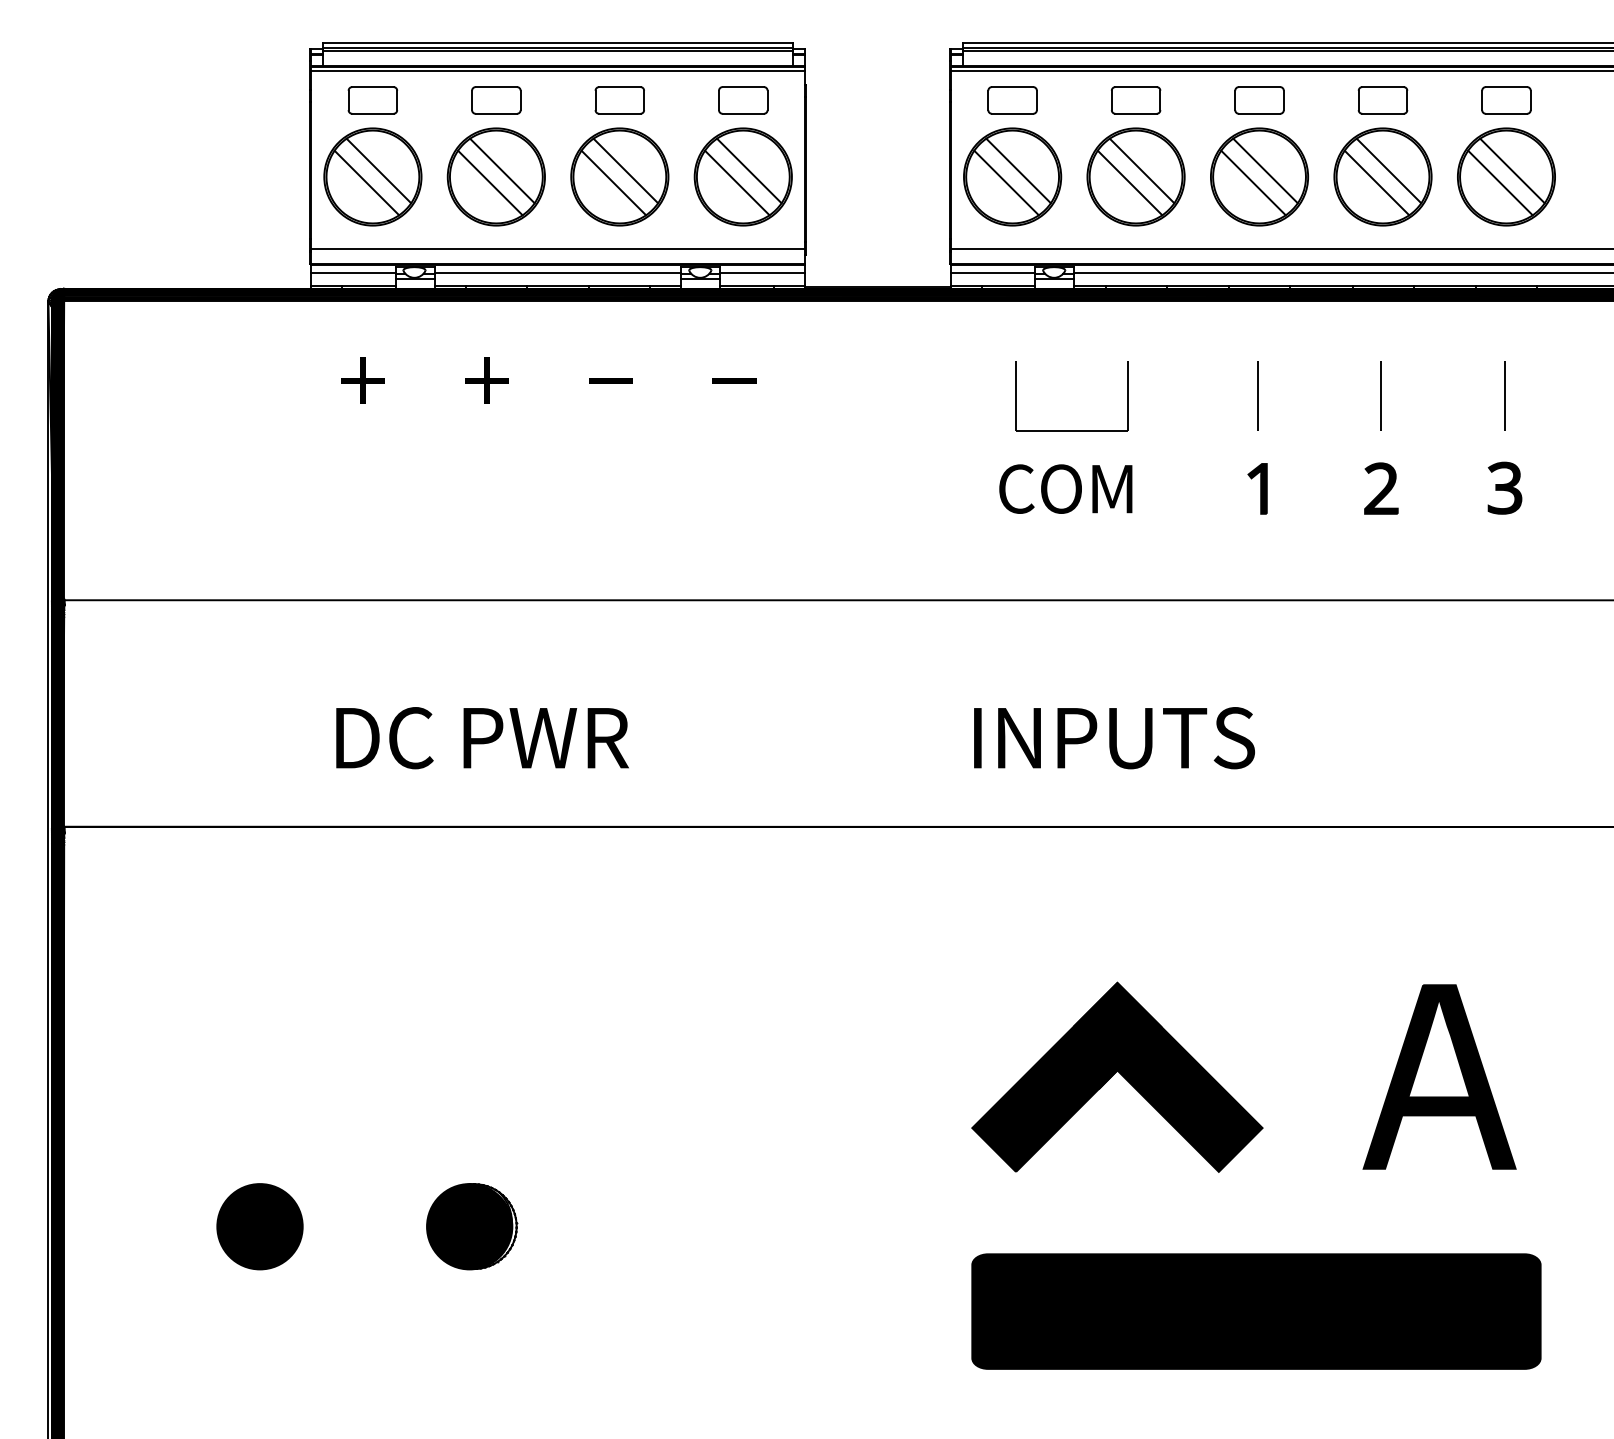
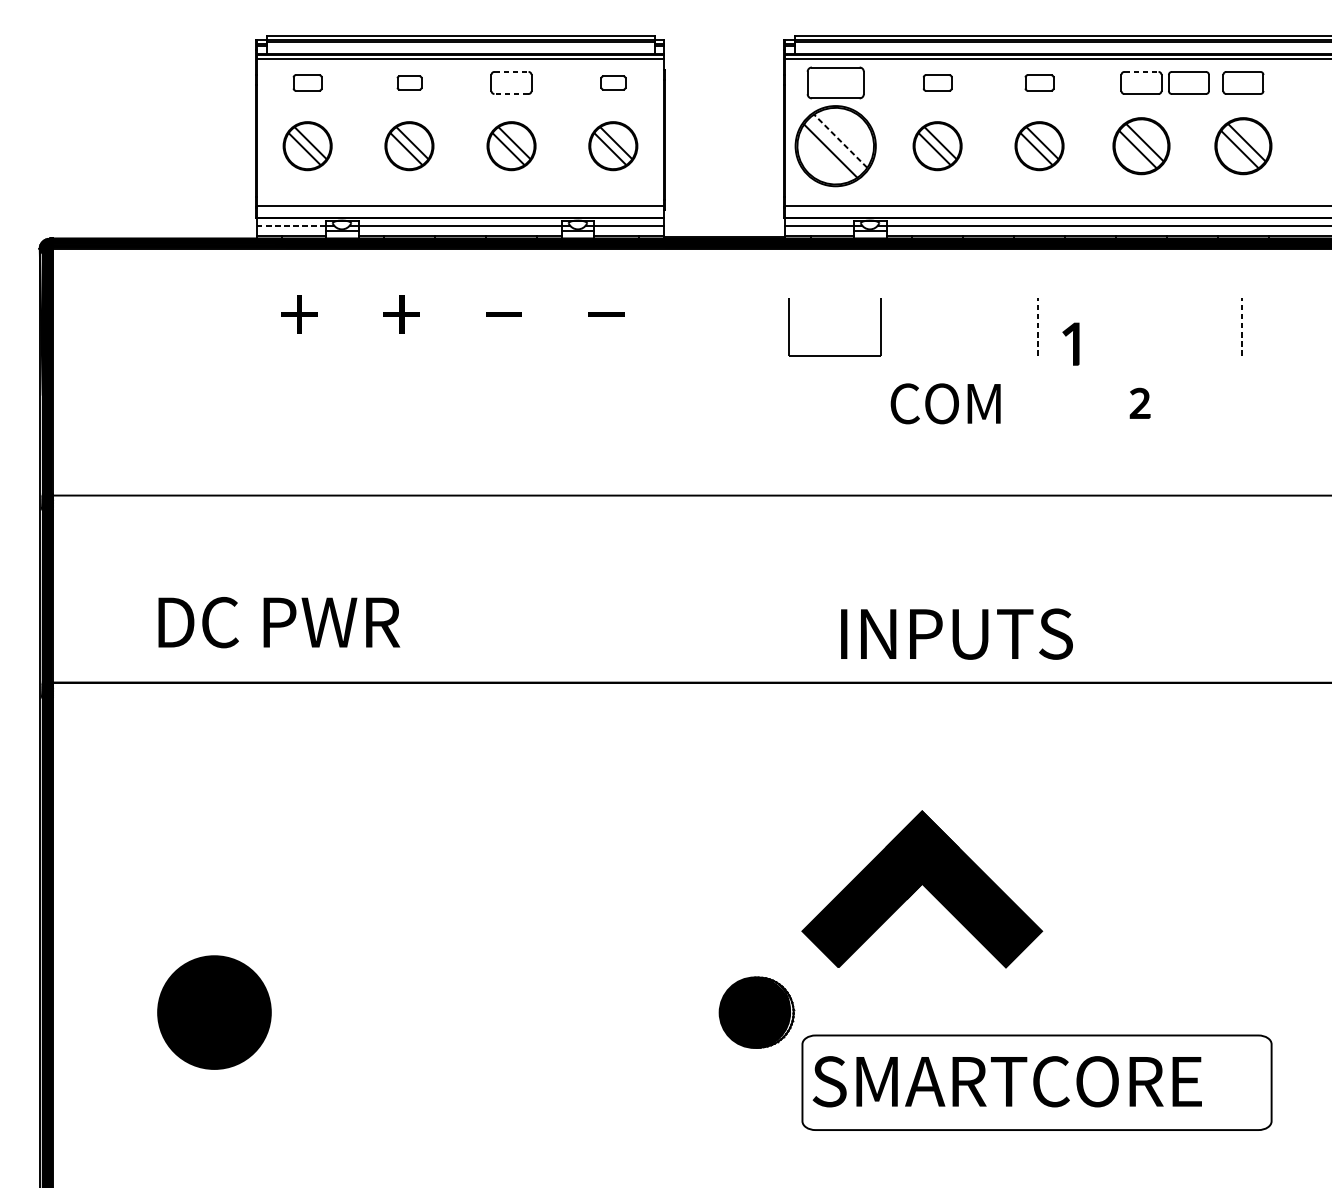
line: (619, 87) -> (511, 72), solid -> dashed
line: (1383, 87) -> (1141, 72), solid -> dashed
part: (372, 100) -> (307, 83), size x0.7
part: (496, 100) -> (409, 83), size x0.6
part: (743, 100) -> (613, 83), size x0.6
part: (1012, 100) -> (835, 83), size x1.4
part: (1136, 100) -> (938, 83), size x0.7
part: (1259, 100) -> (1039, 83), size x0.7
part: (1440, 100) -> (1188, 83), added
line: (619, 113) -> (511, 93), solid -> dashed
line: (1018, 170) -> (840, 140), solid -> dashed
part: (372, 176) -> (307, 145), size x0.6
part: (495, 176) -> (408, 145), size x0.6
part: (619, 176) -> (511, 145), size x0.6
part: (742, 176) -> (612, 145), size x0.6
part: (1135, 176) -> (937, 145), size x0.6
part: (1259, 176) -> (1039, 145), size x0.6
part: (1382, 176) -> (1141, 145), size x0.7
part: (1506, 176) -> (1243, 145), size x0.7
line: (353, 273) -> (291, 225), solid -> dashed
line: (1257, 395) -> (1037, 326), solid -> dashed
line: (1380, 395) -> (1139, 326), removed
line: (1505, 395) -> (1242, 326), solid -> dashed
part: (1071, 430) -> (834, 355), moved
part: (1504, 487) -> (1241, 402), removed
text: (1065, 488) -> (945, 403), moved
part: (1257, 488) -> (1070, 343), moved
part: (1381, 488) -> (1140, 403), size x0.7
text: (482, 738) -> (279, 622), moved
text: (1114, 738) -> (956, 634), moved
part: (1439, 1076) -> (1188, 888), removed
part: (259, 1226) -> (214, 1012), size x1.6
part: (472, 1226) -> (757, 1012), moved
fill: (1256, 1311) -> (1037, 1082), removed

